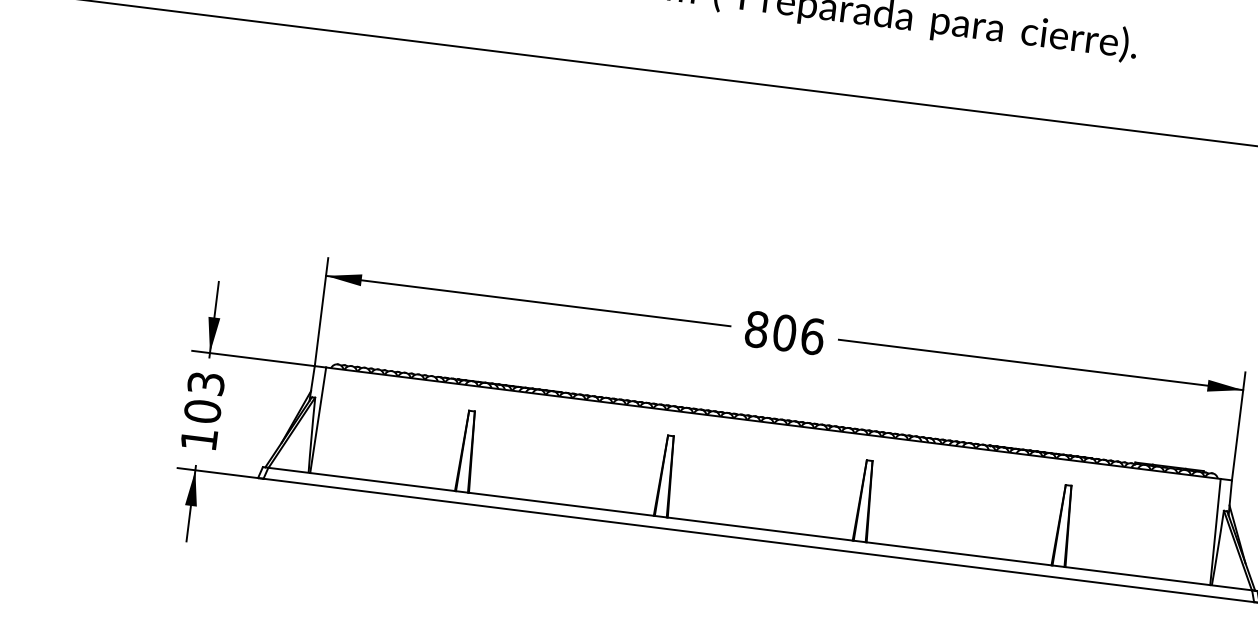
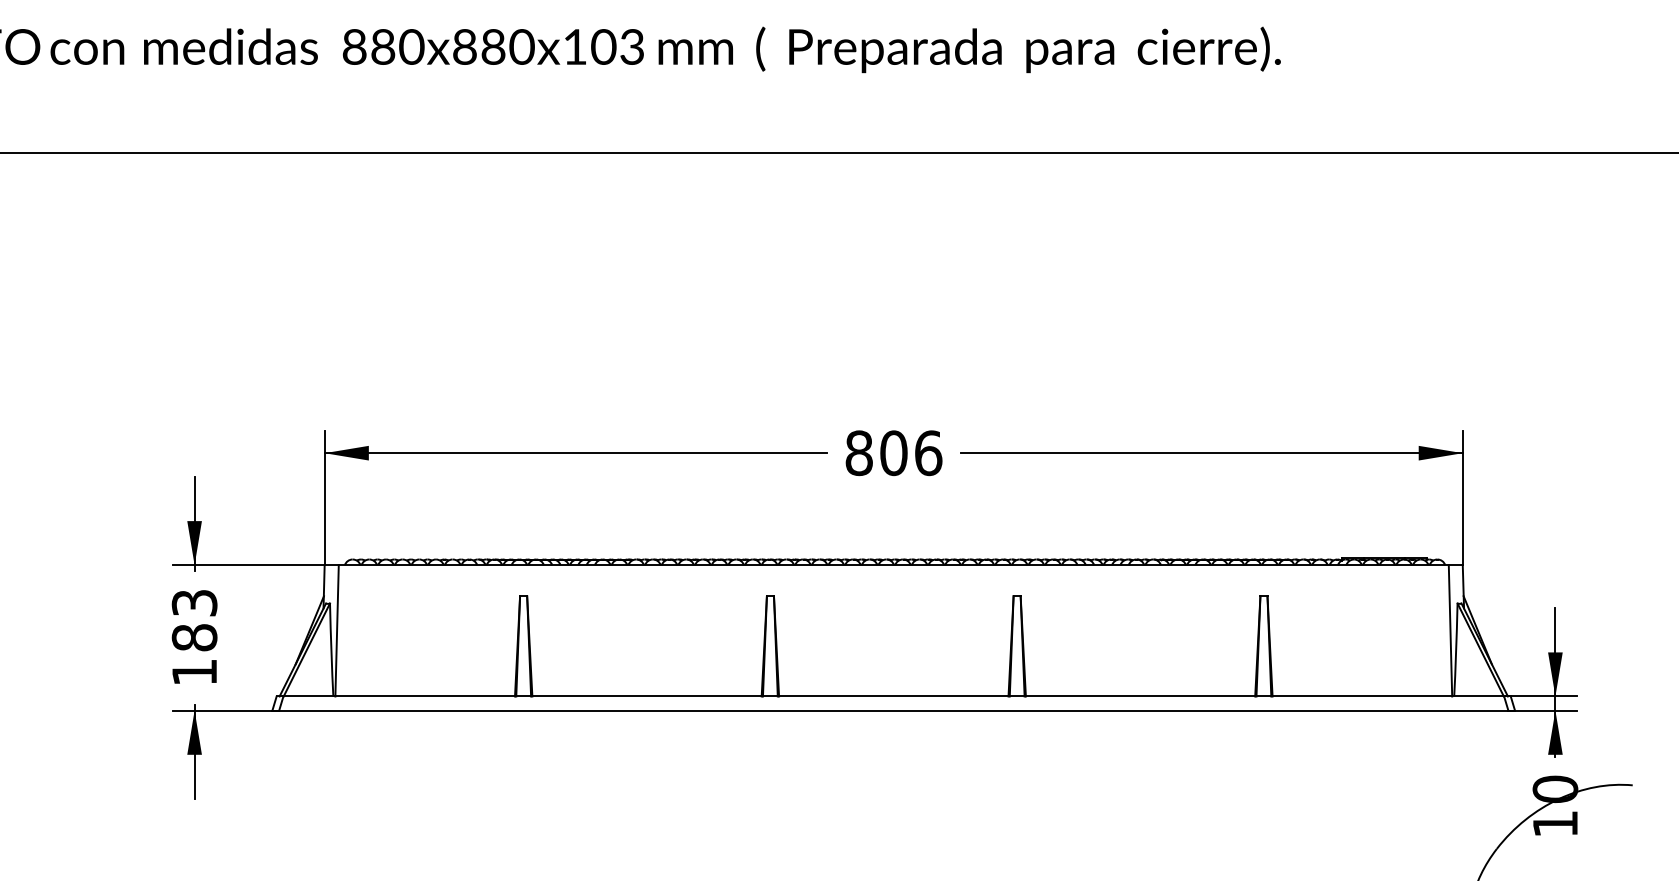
text: (202, 411) -> (194, 637), 103 -> 183

